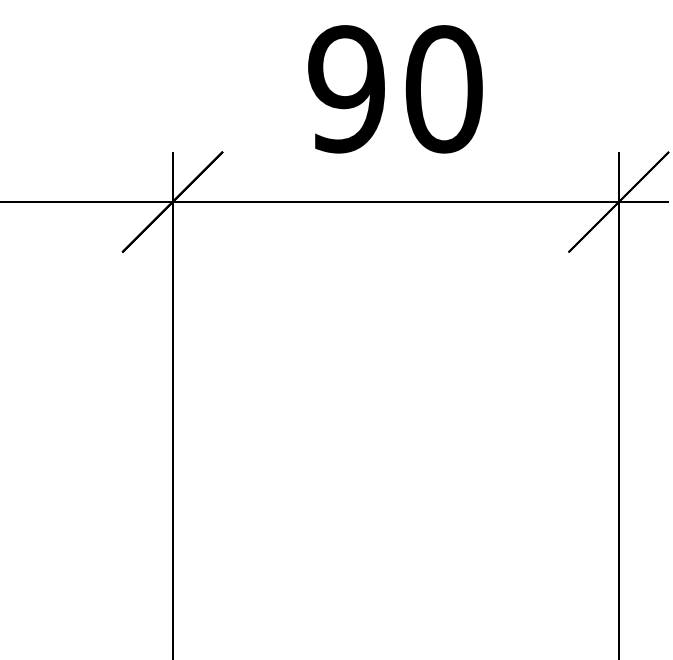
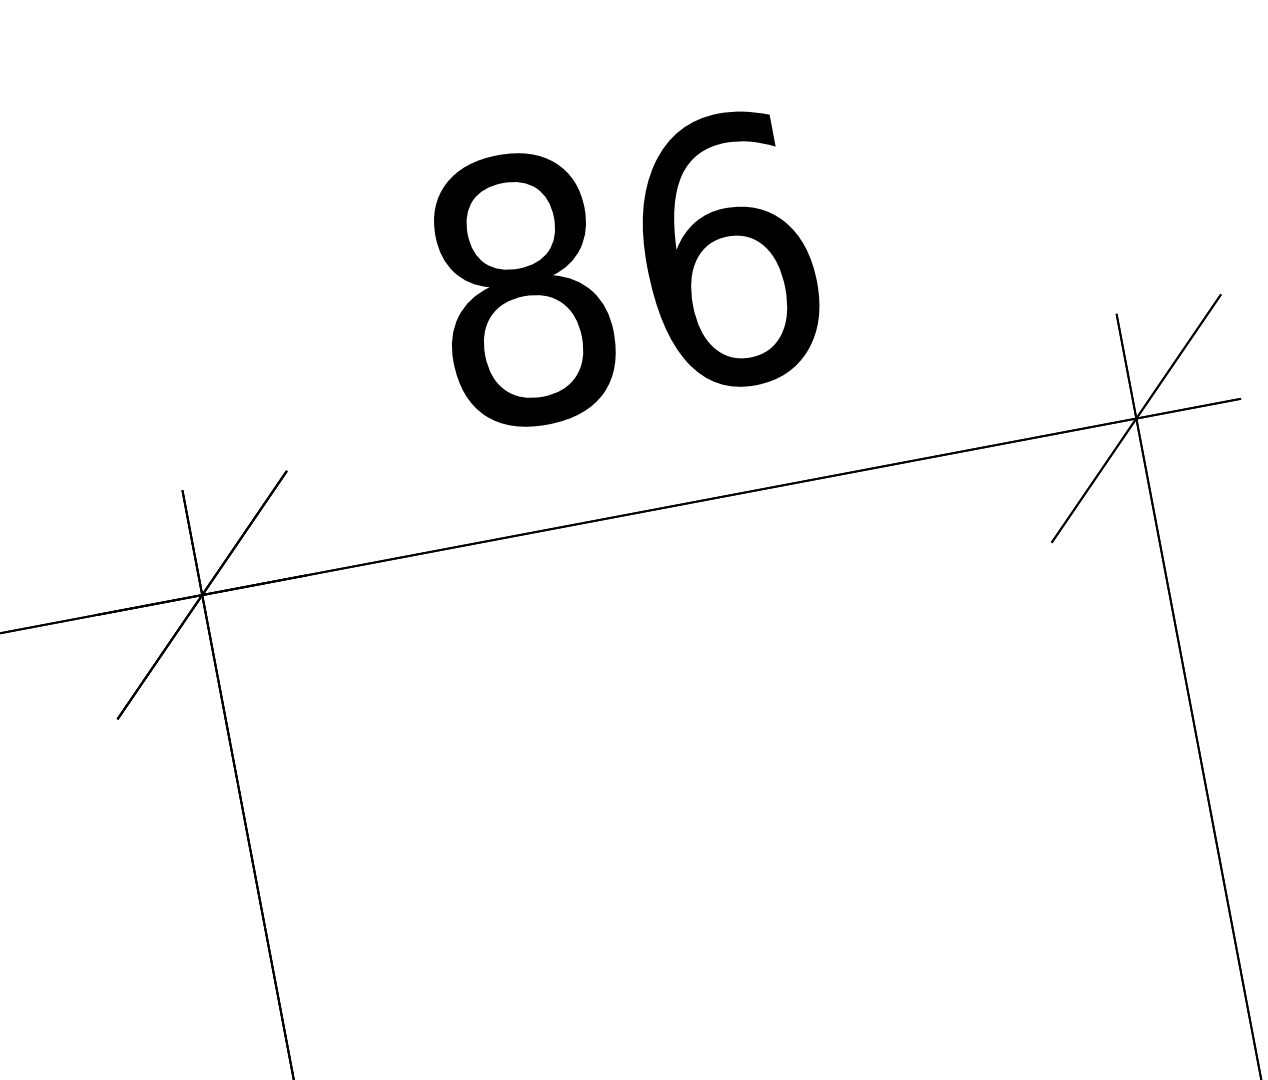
text: (395, 89) -> (624, 271), 90 -> 86

